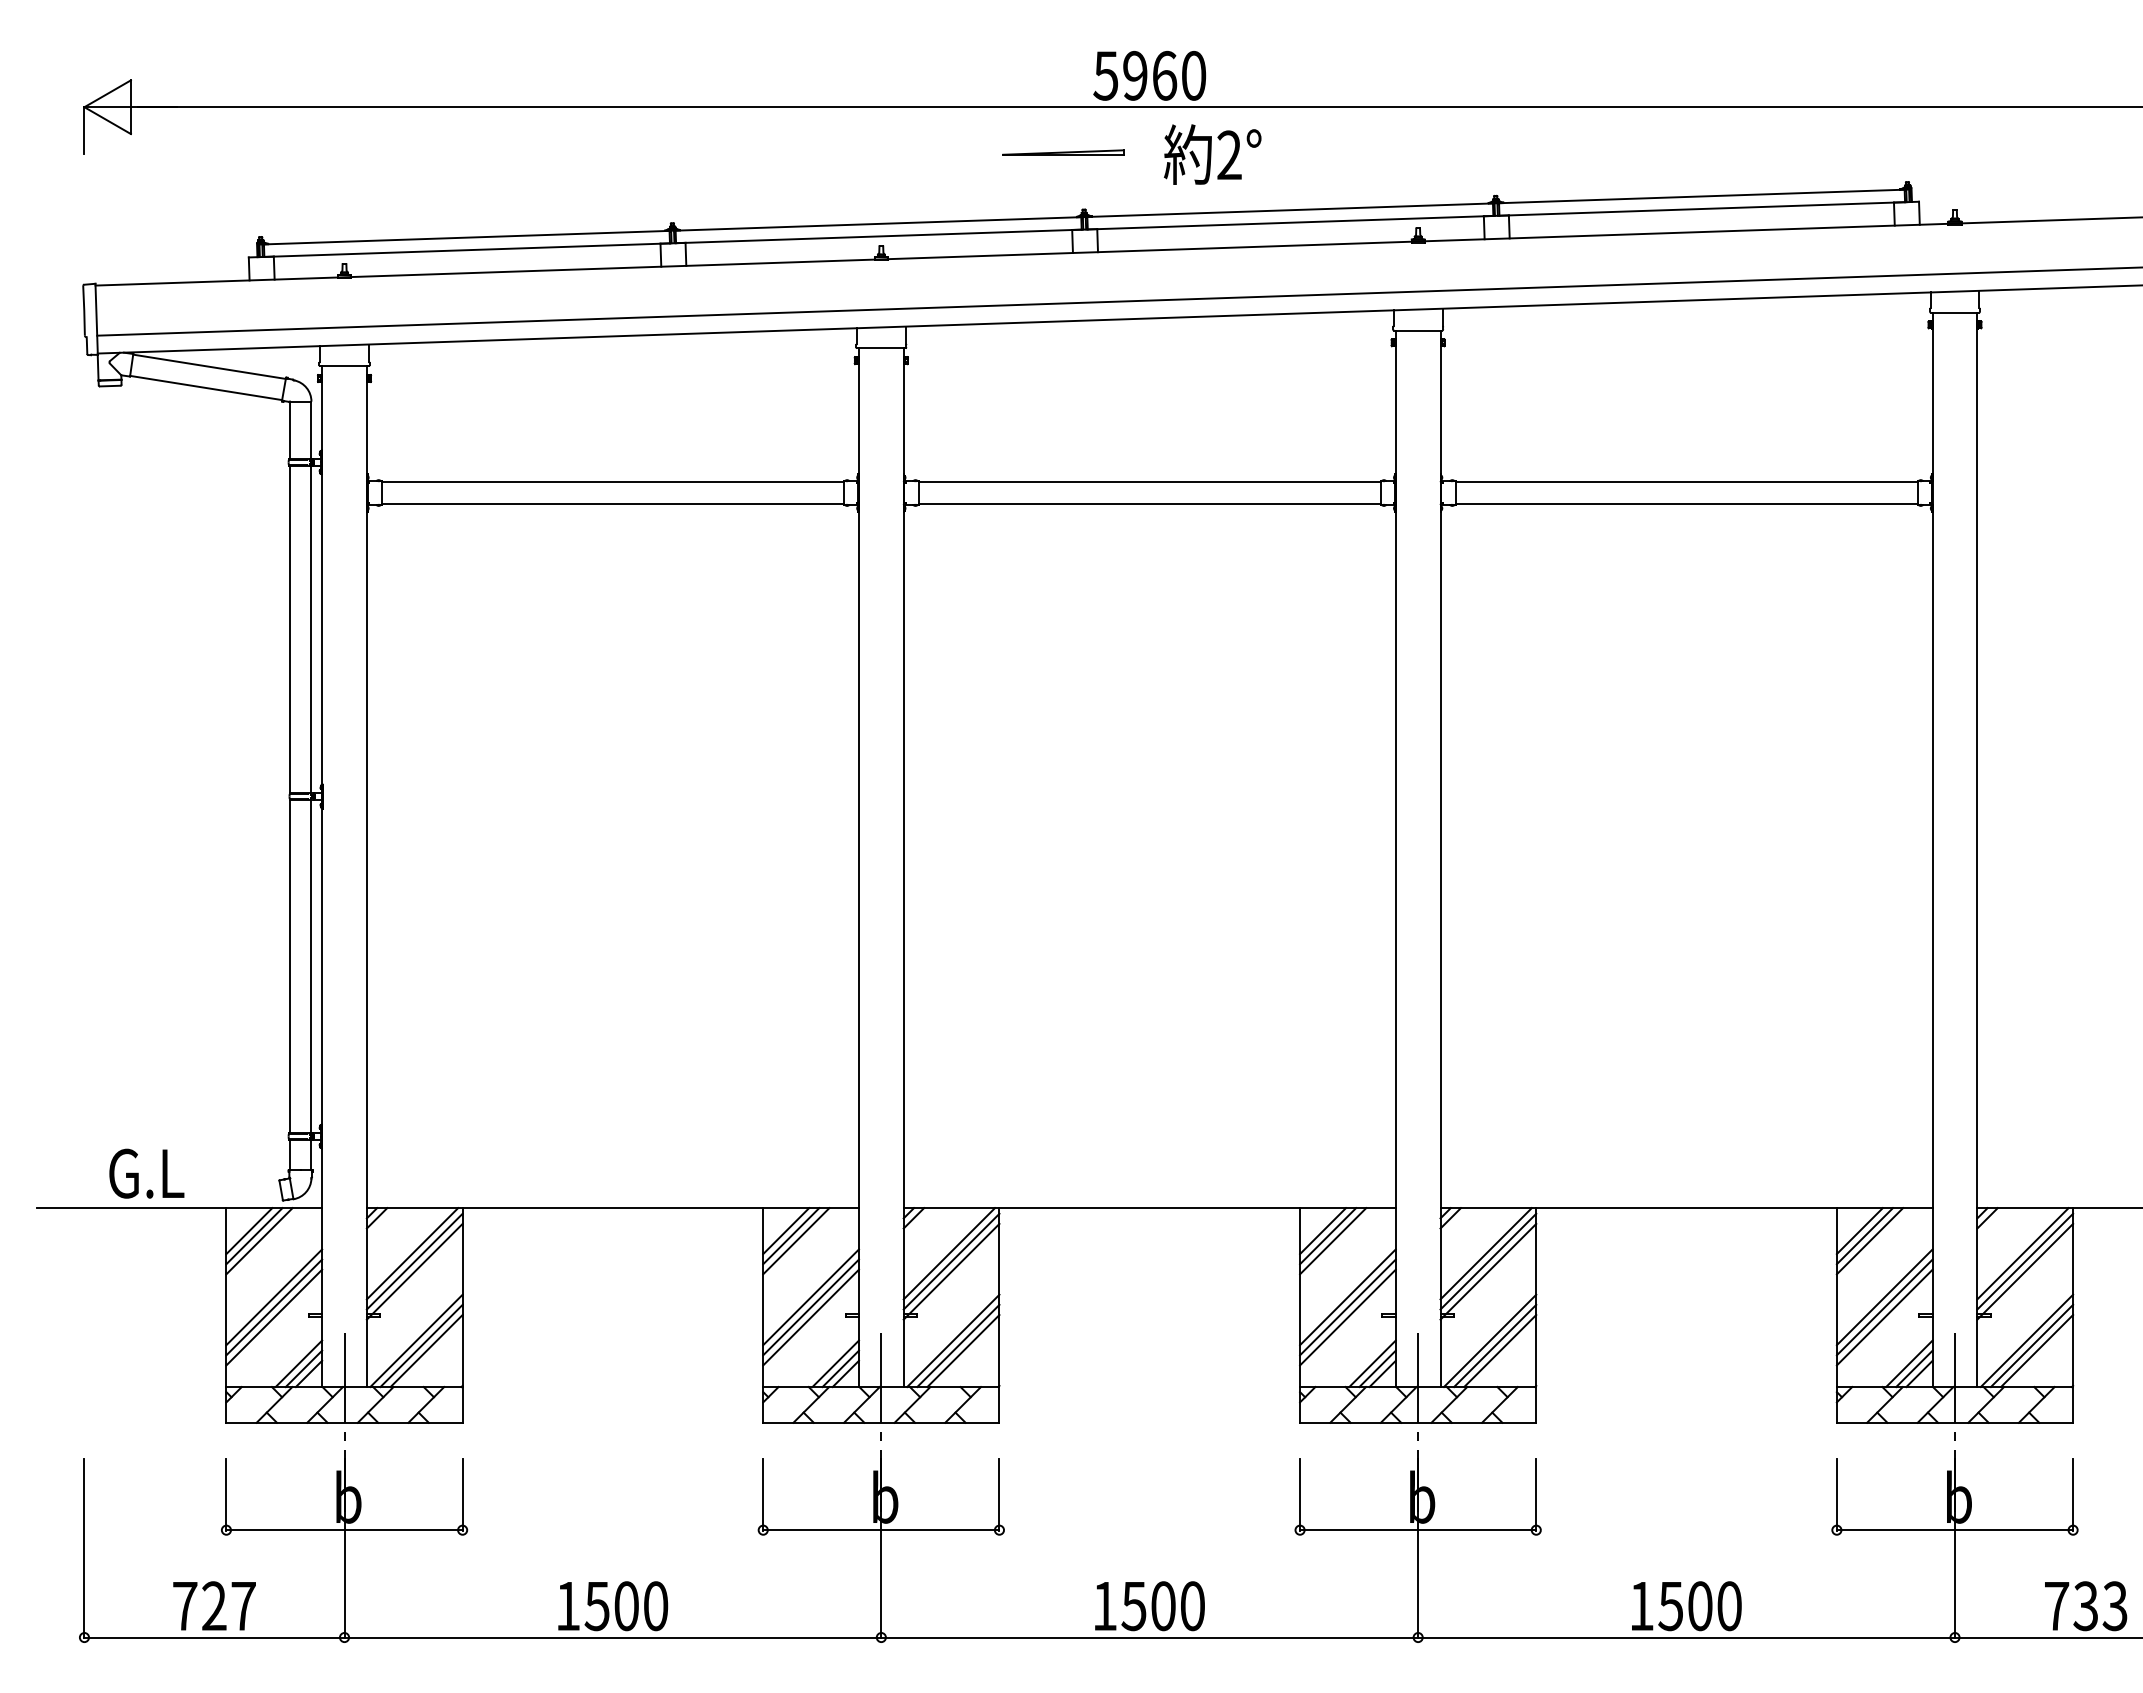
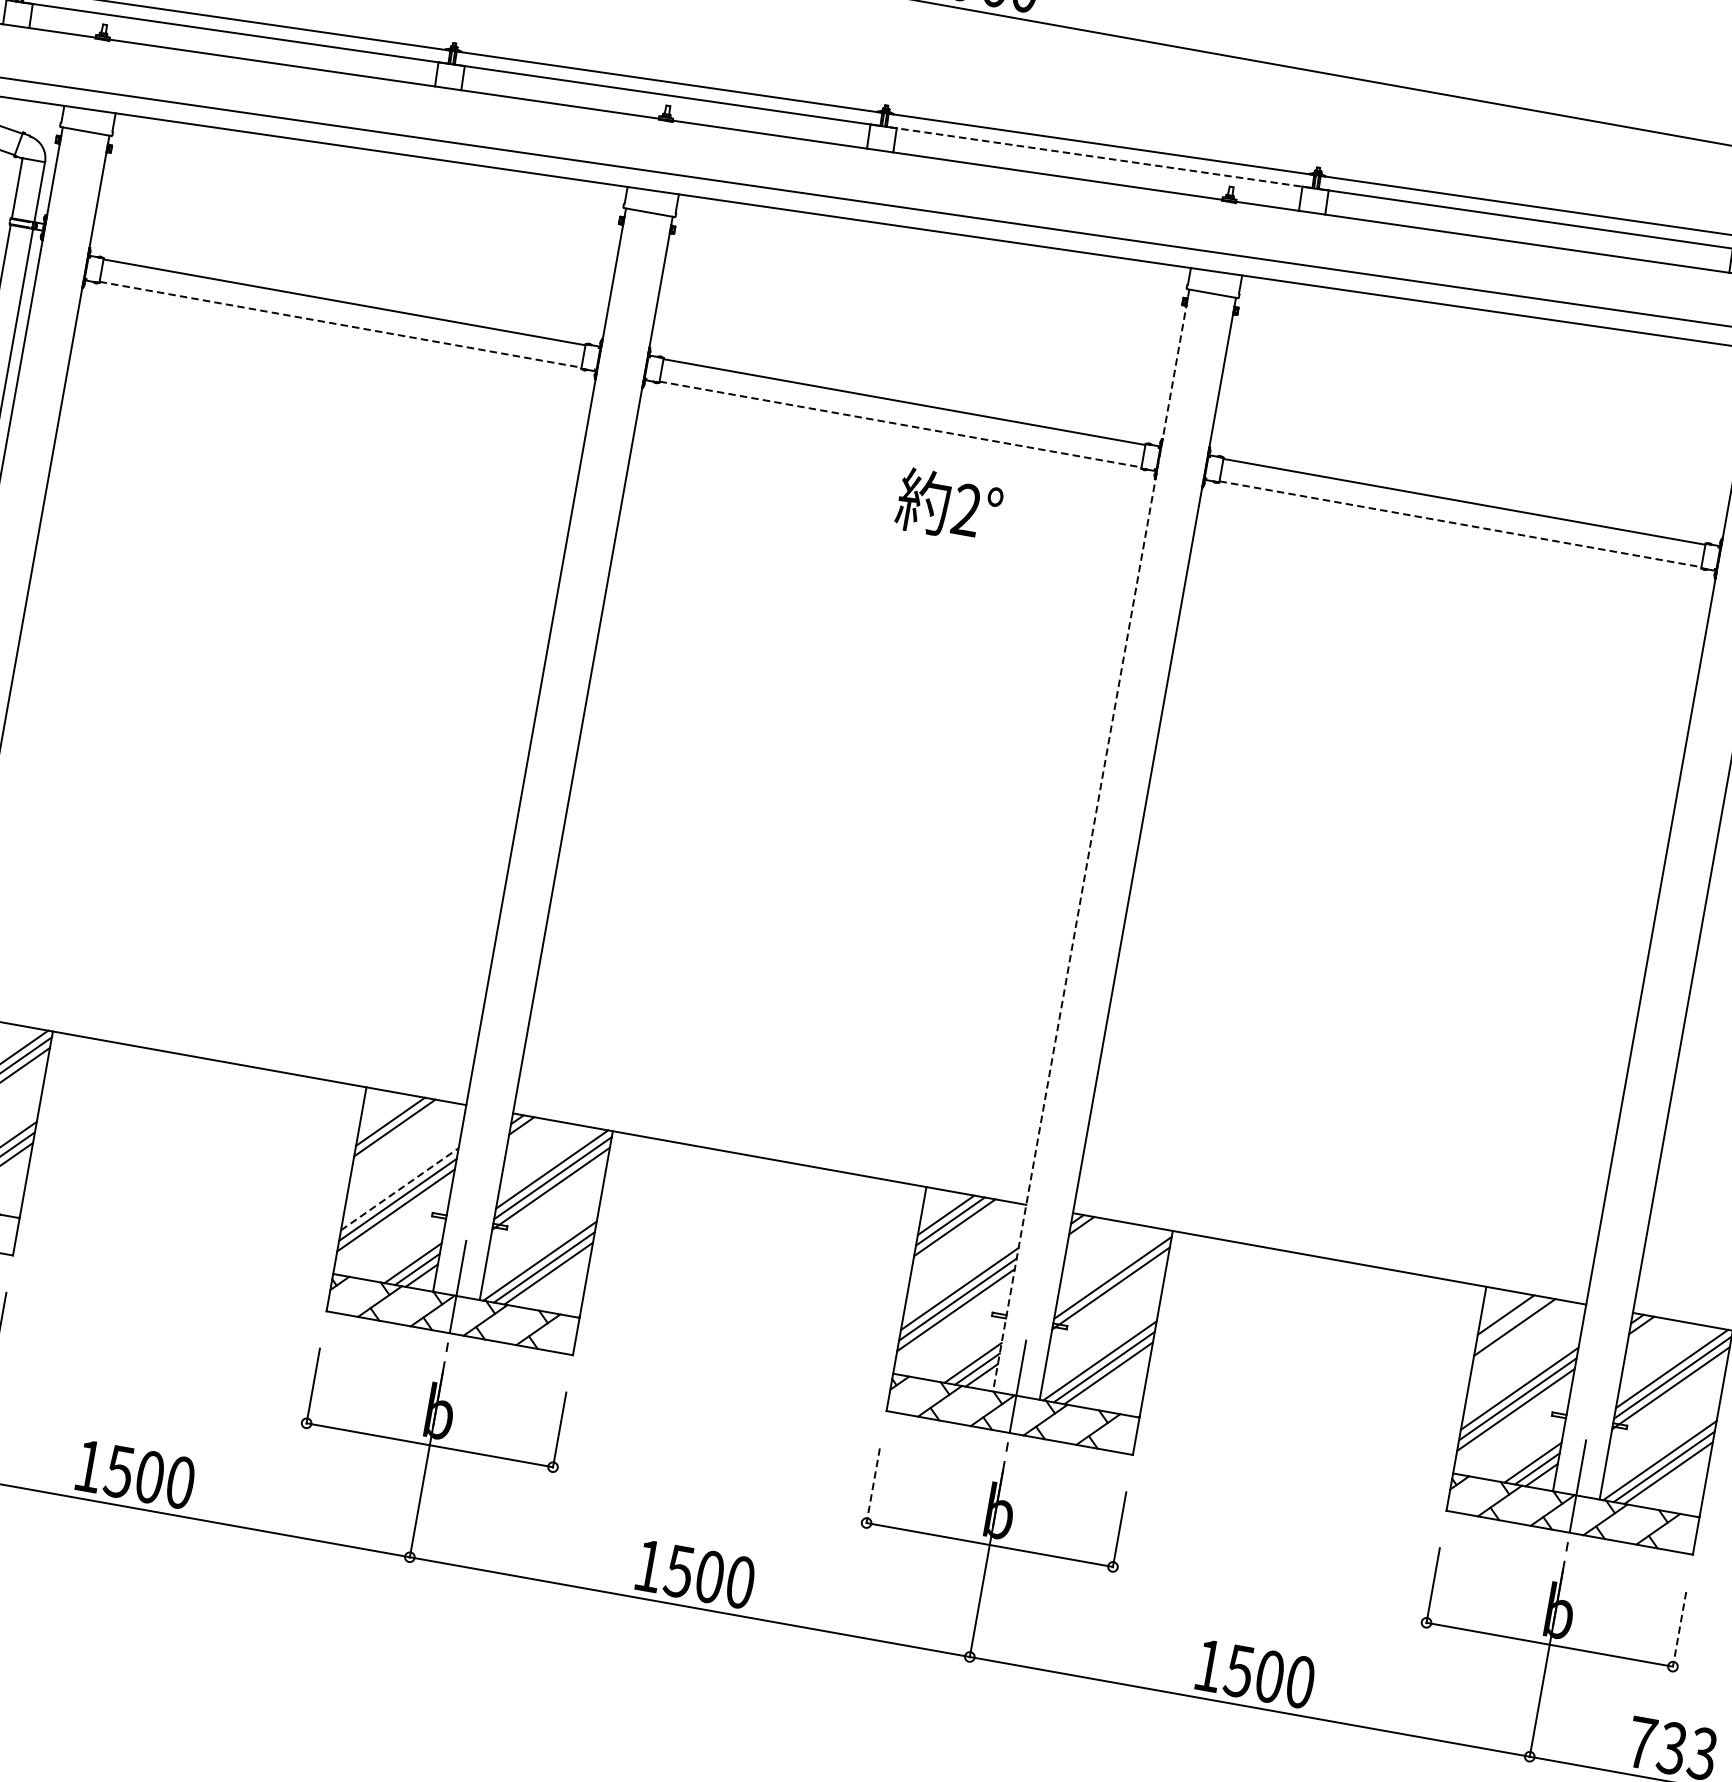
part: (1063, 152) -> (875, 42), removed
text: (1212, 154) -> (949, 506), moved
line: (1290, 222) -> (1099, 157), solid -> dashed
line: (613, 503) -> (341, 324), solid -> dashed
line: (1150, 503) -> (901, 424), solid -> dashed
line: (1687, 503) -> (1461, 524), solid -> dashed
line: (1395, 859) -> (1090, 841), solid -> dashed
line: (786, 1231) -> (386, 1116), removed
line: (1864, 1236) -> (1509, 1321), removed
line: (1485, 1253) -> (1111, 1268), removed
line: (811, 1297) -> (400, 1189), solid -> dashed
line: (1300, 1494) -> (873, 1485), solid -> dashed
line: (2073, 1494) -> (1679, 1629), solid -> dashed

